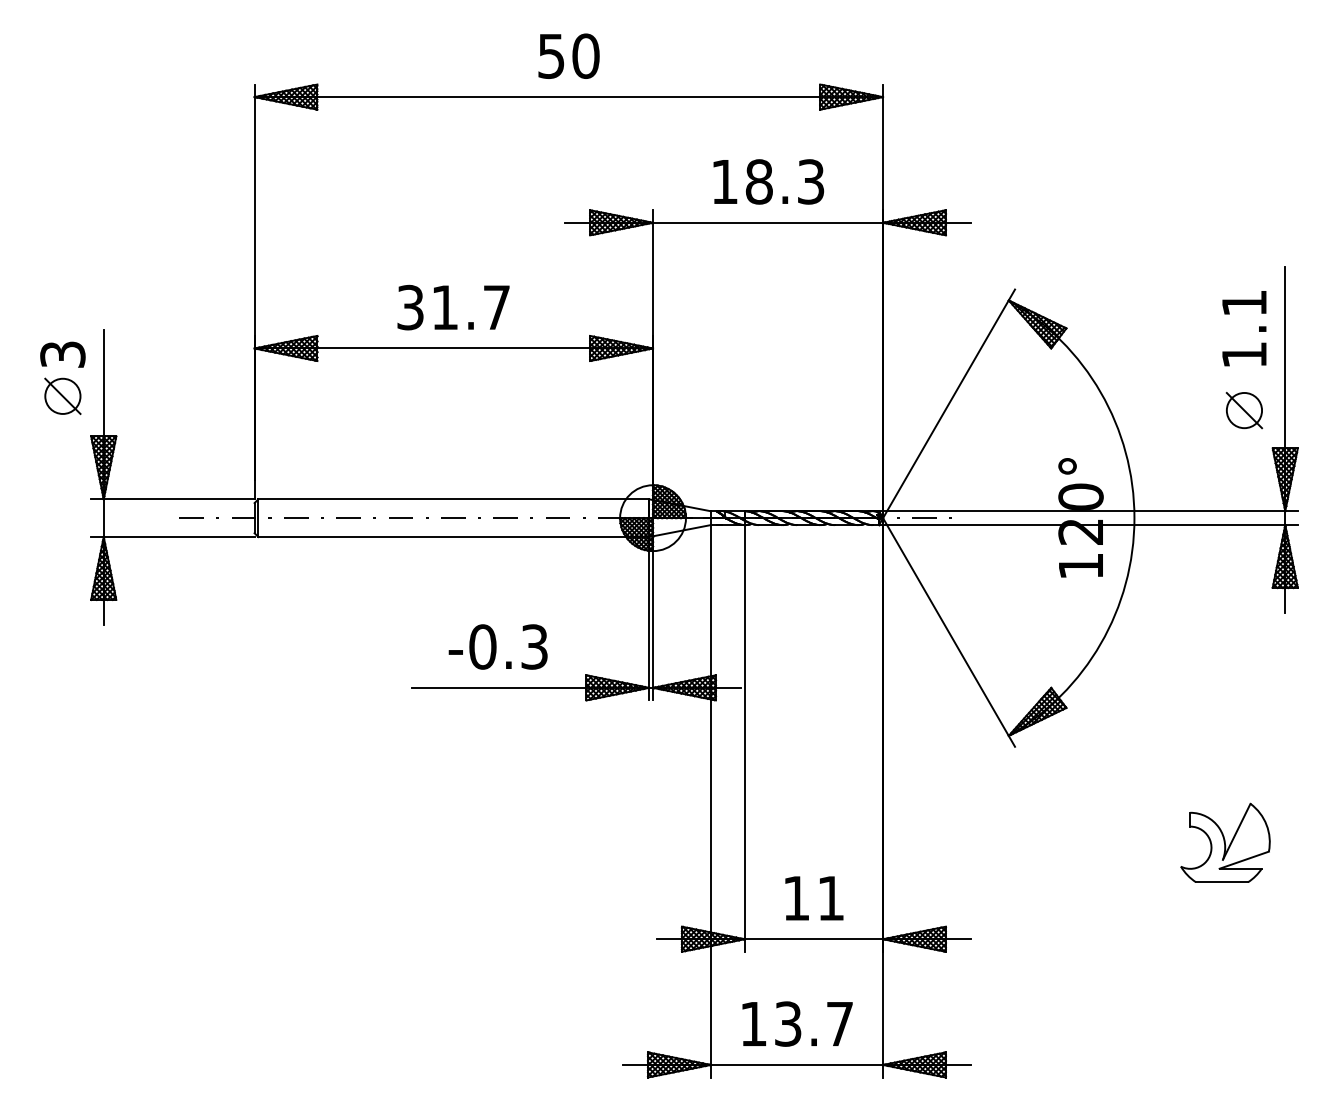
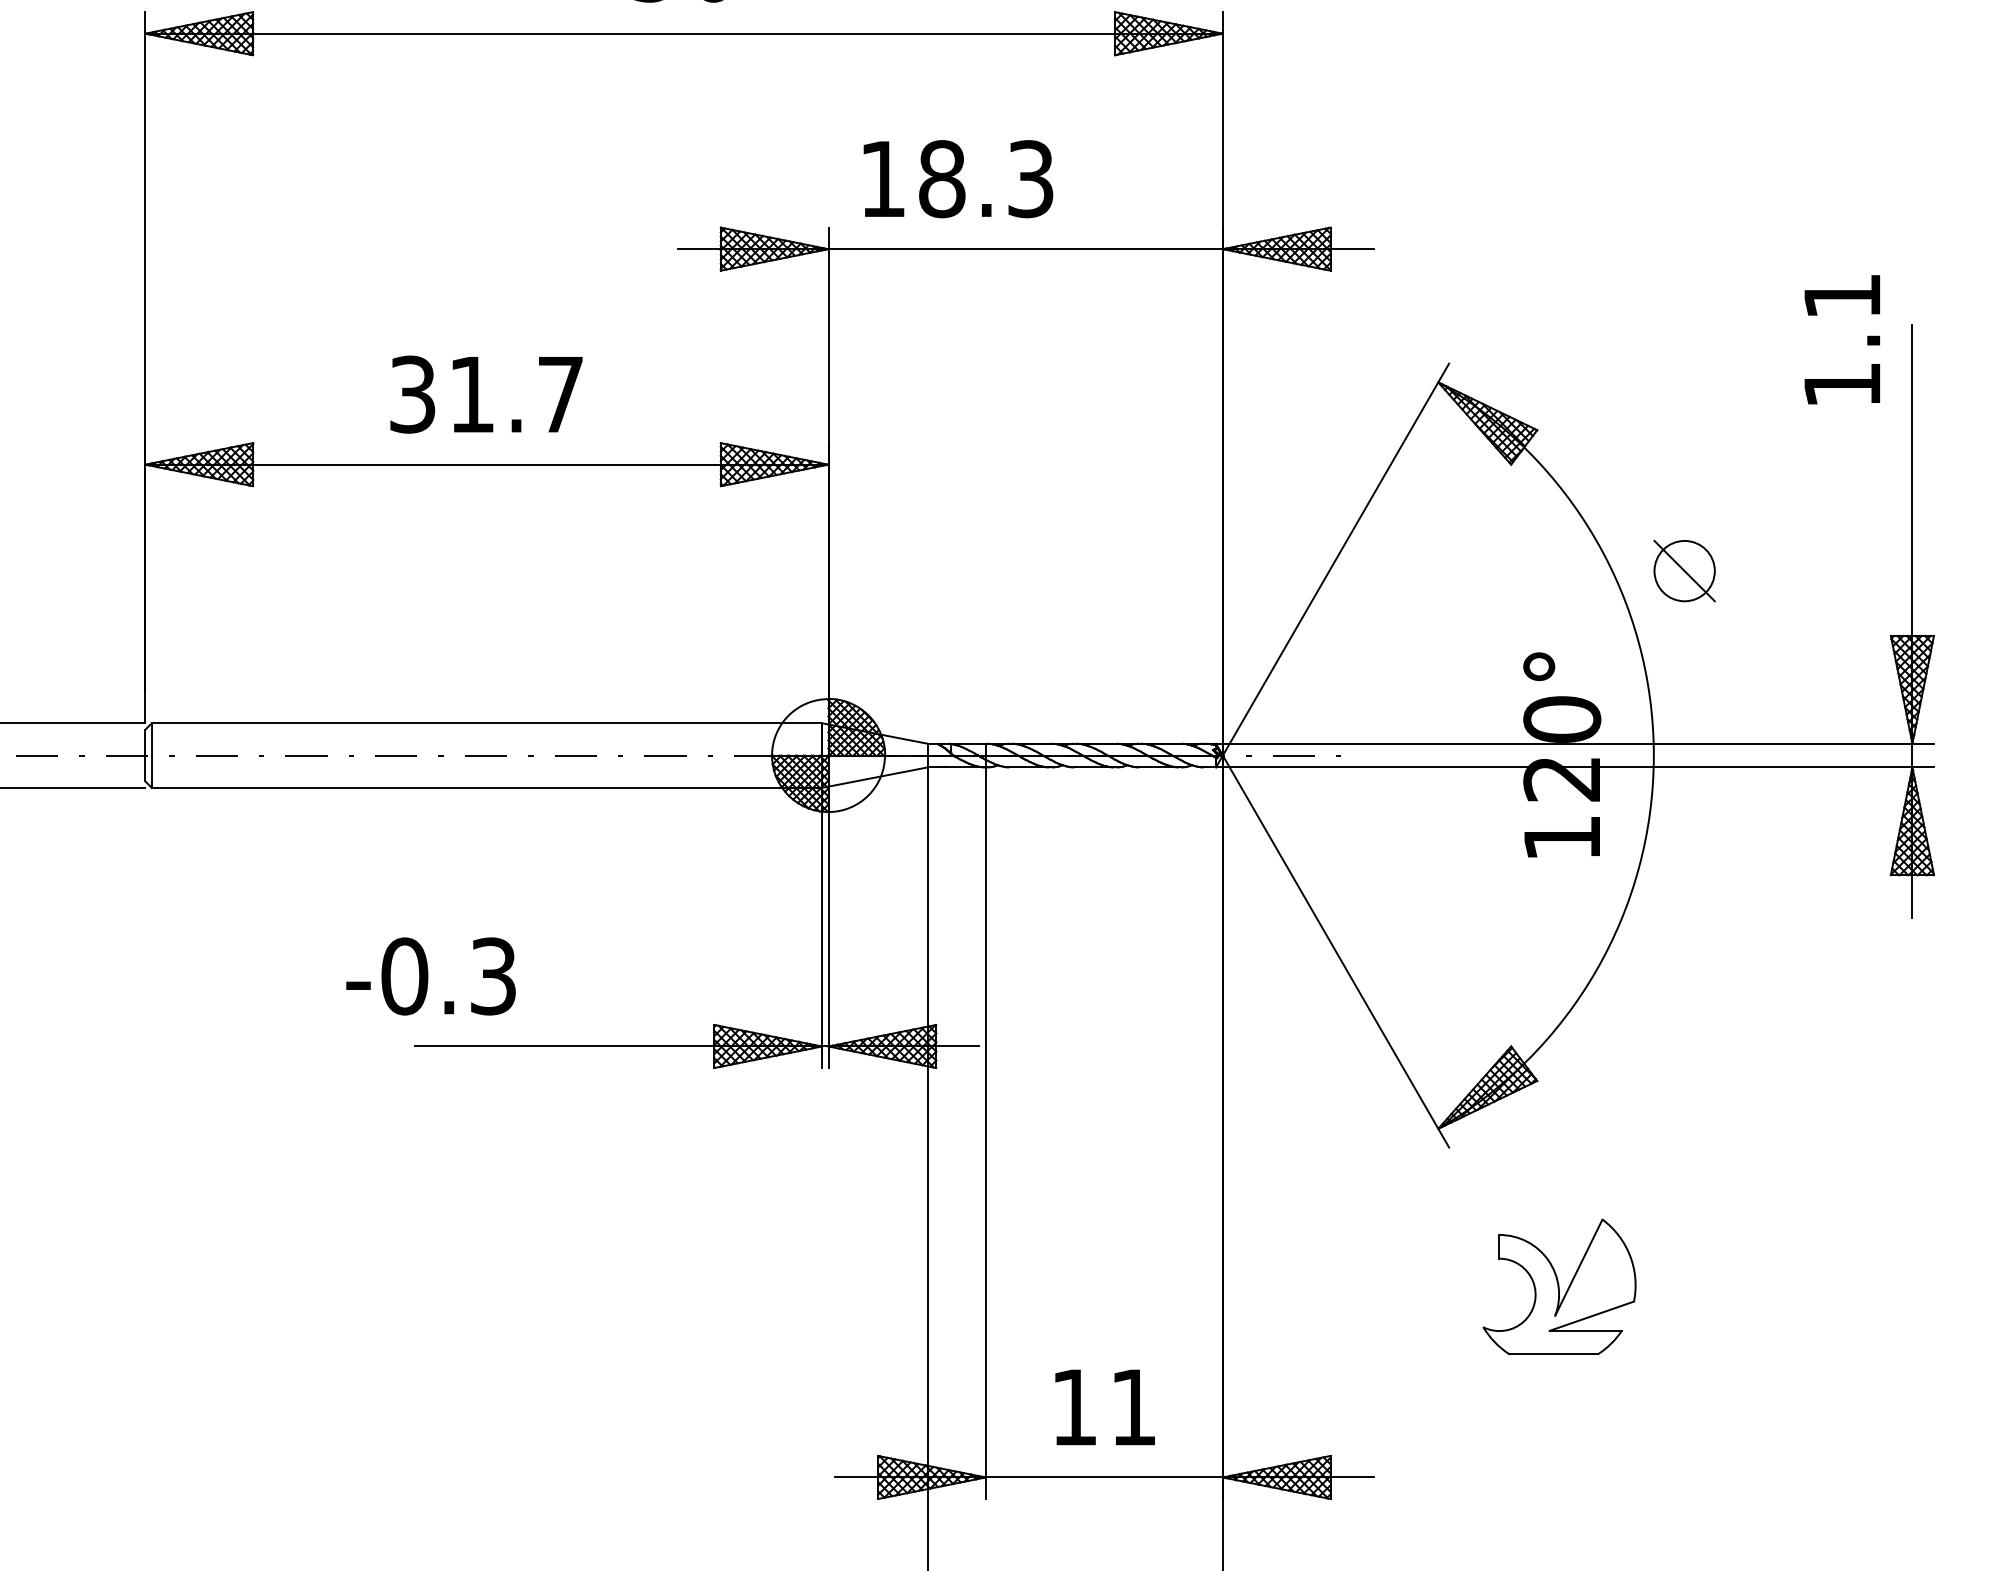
text: (768, 181) -> (957, 178), moved
text: (1244, 328) -> (1842, 339), moved
part: (1244, 410) -> (1684, 570), moved
text: (497, 646) -> (429, 975), moved
part: (1225, 842) -> (1559, 1285), moved

